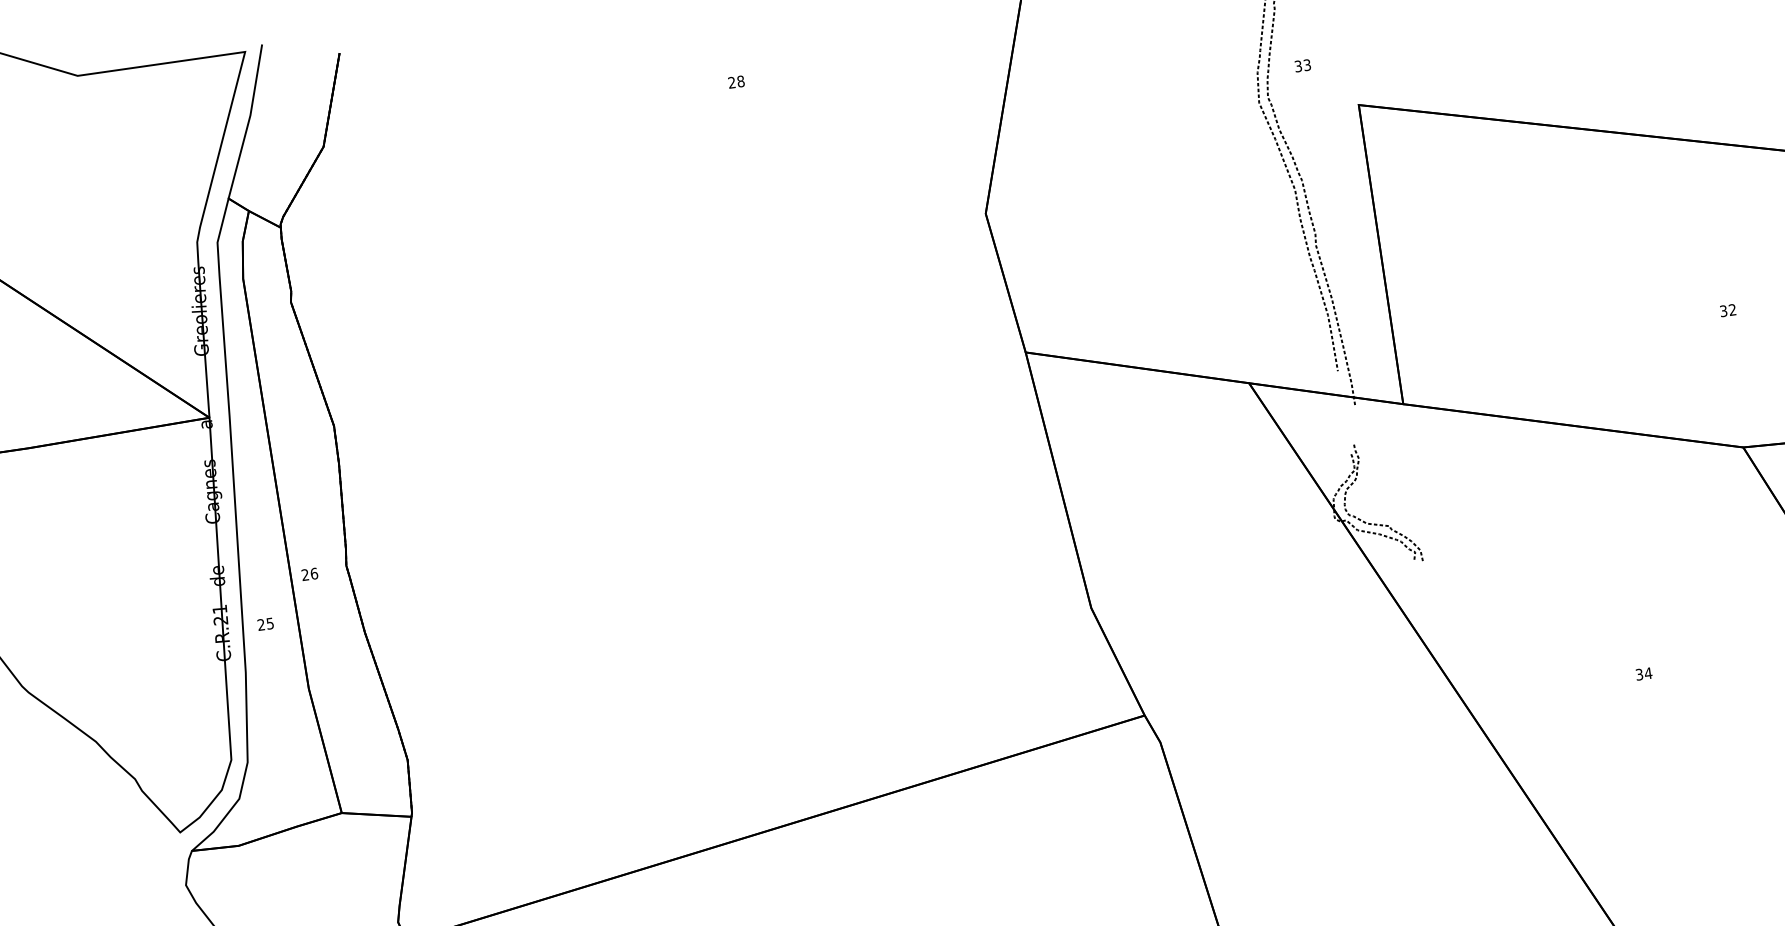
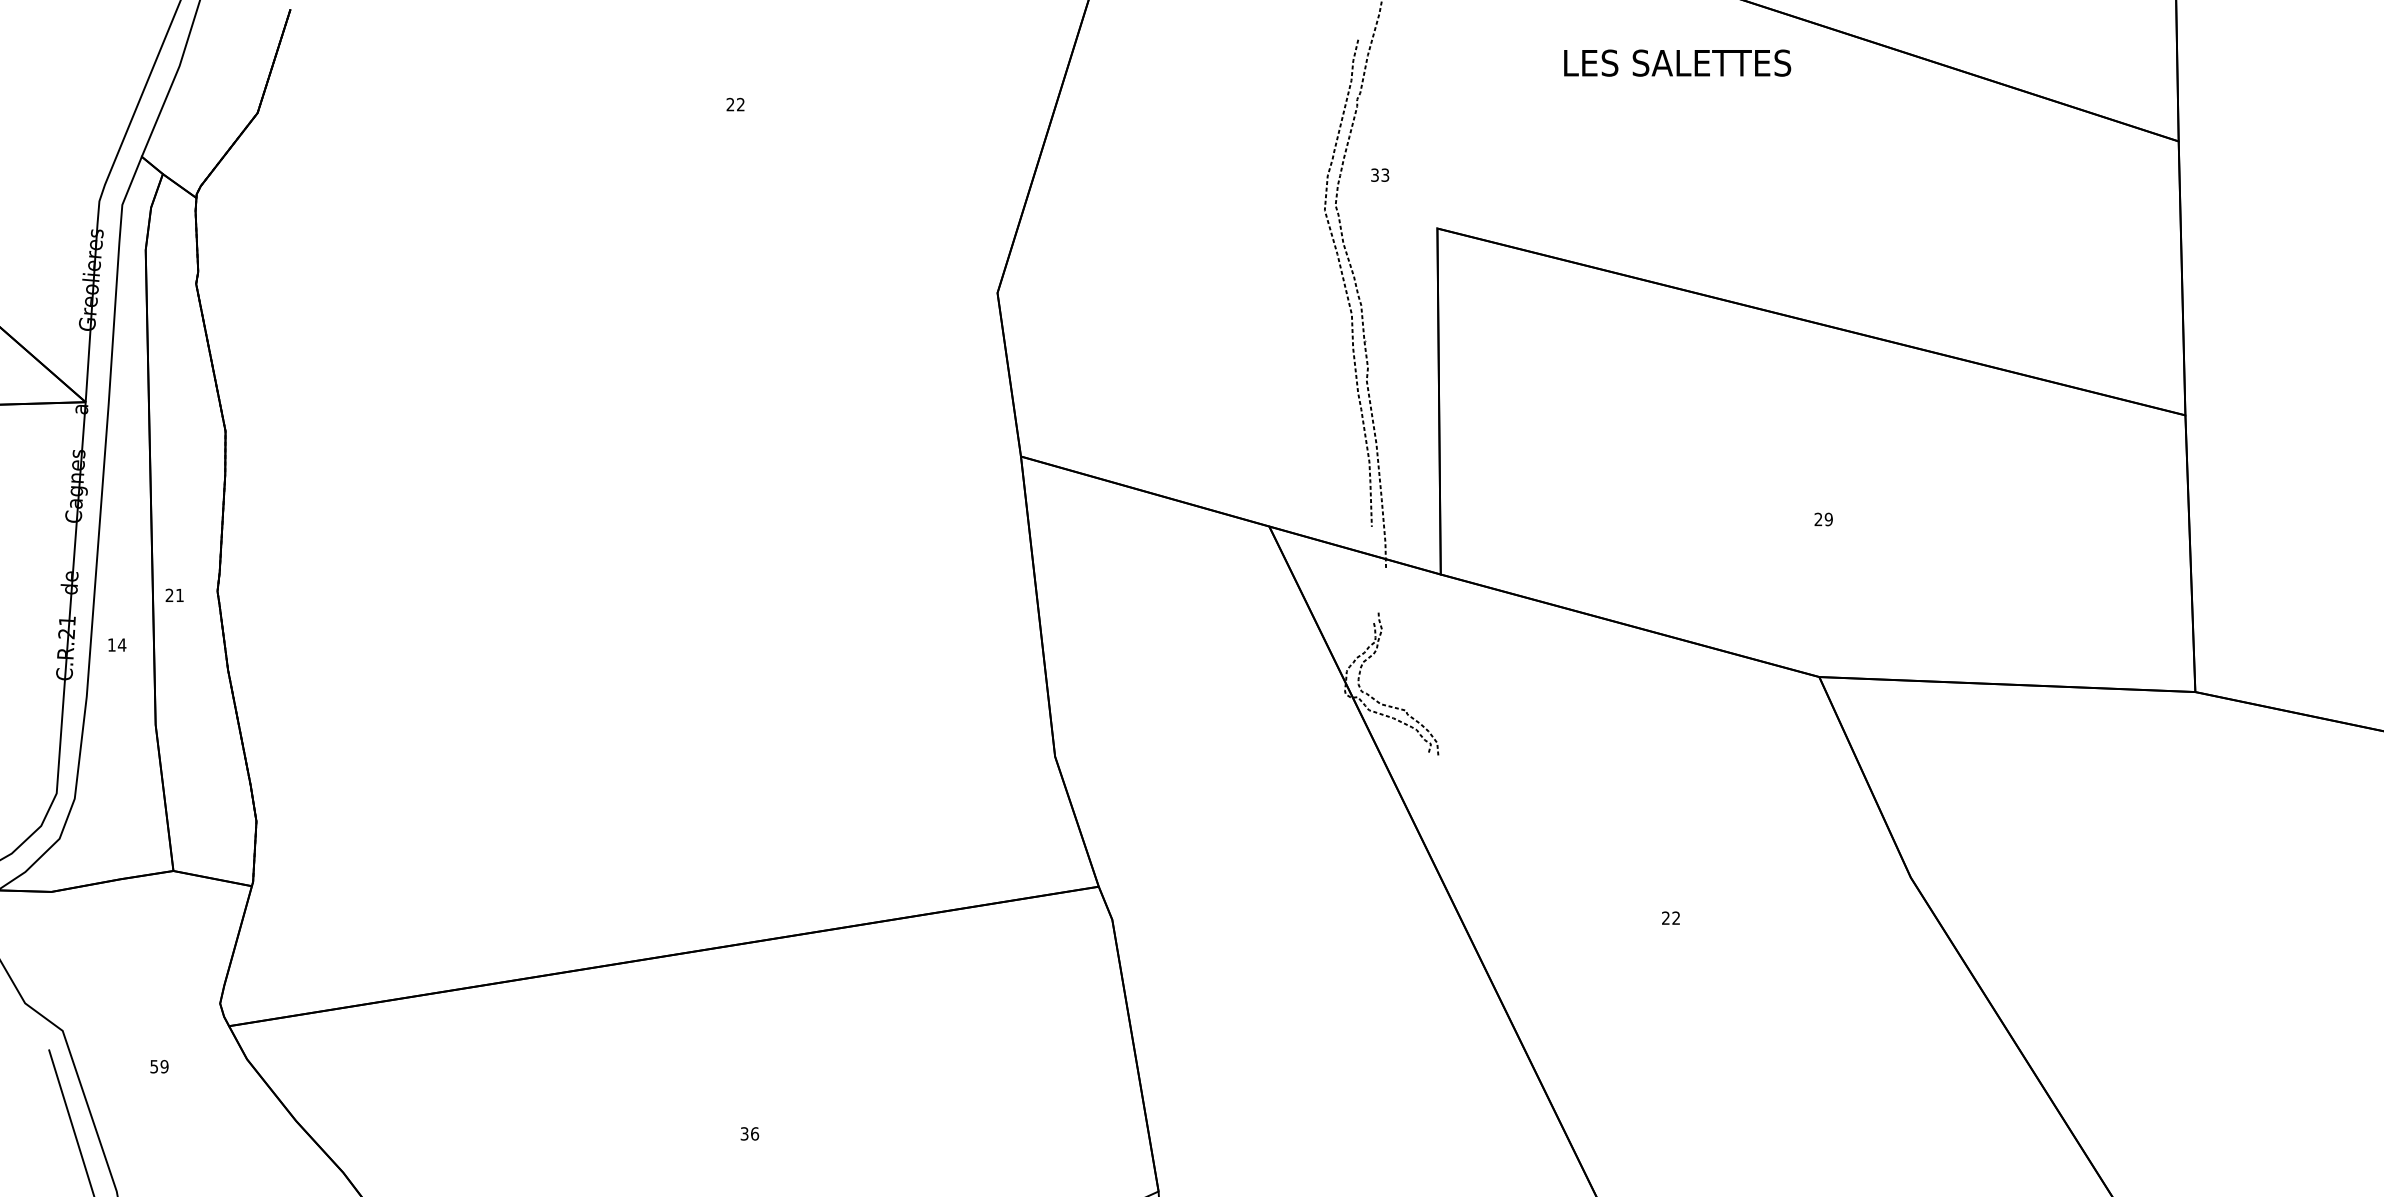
text: (740, 81) -> (740, 104), 28 -> 22
text: (1728, 310) -> (1823, 519), 32 -> 29
text: (314, 573) -> (180, 595), 26 -> 21
text: (266, 623) -> (117, 644), 25 -> 14
text: (1644, 673) -> (1671, 917), 34 -> 22

